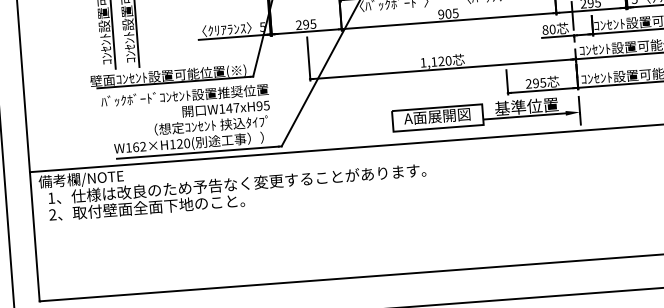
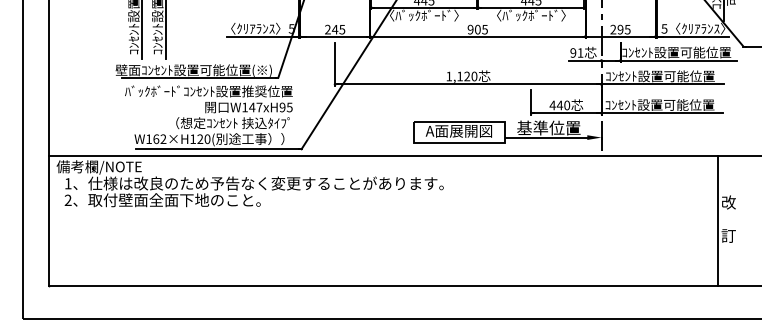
text: (305, 24) -> (334, 29), 295 -> 245
text: (548, 29) -> (576, 52), 80 -> 91
text: (535, 83) -> (559, 105), 295 -> 440

